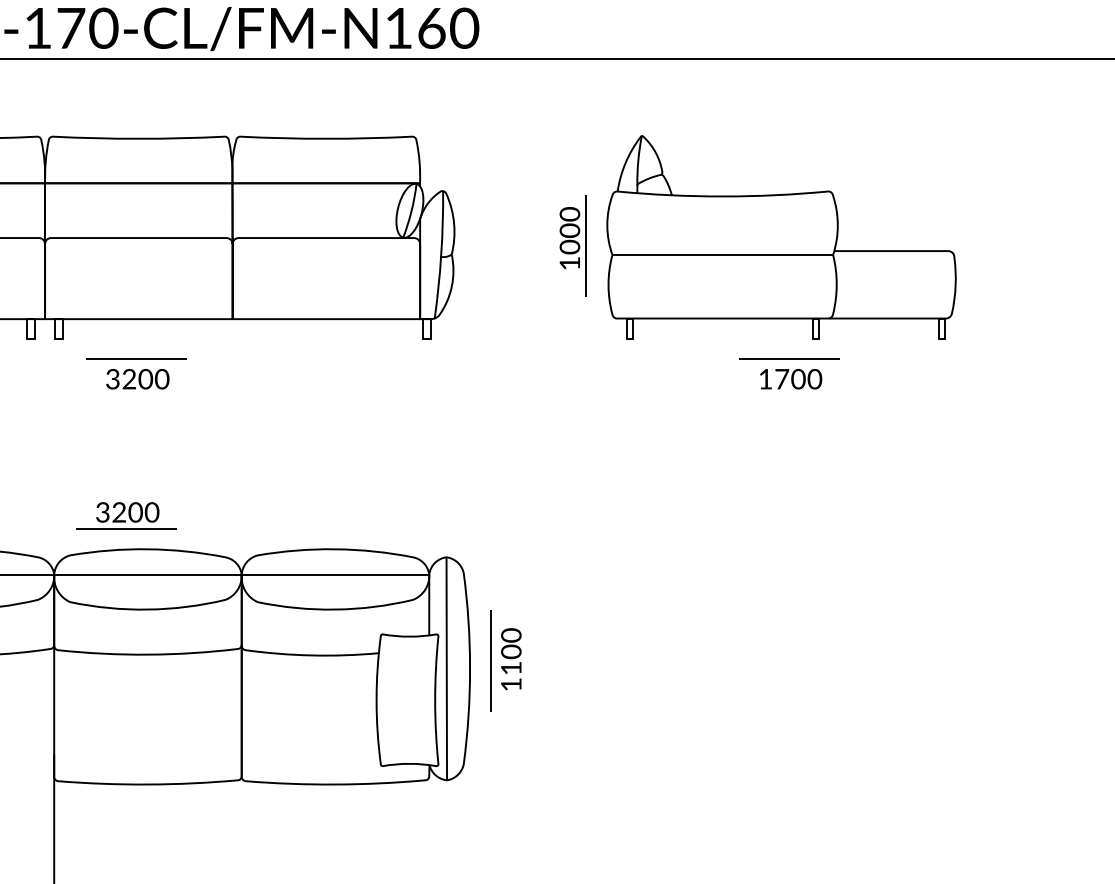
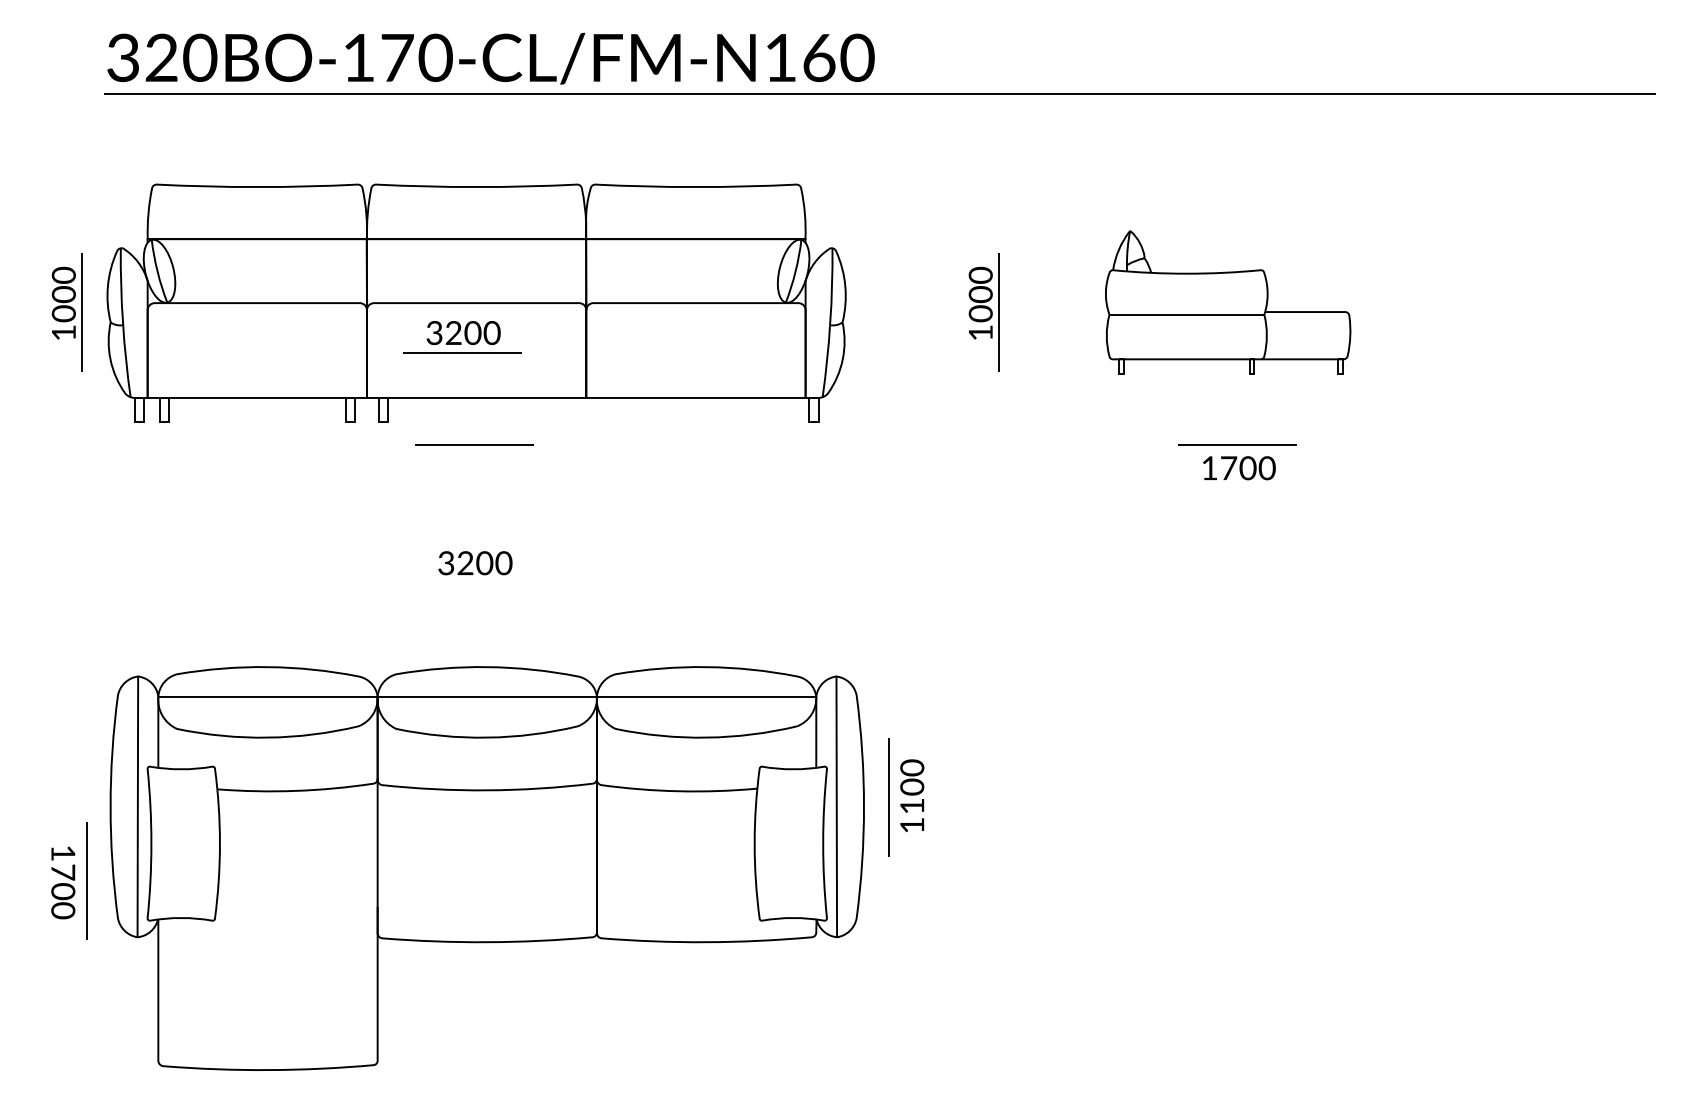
part: (780, 237) -> (1227, 302), size x0.6
text: (137, 379) -> (475, 563), moved
part: (126, 516) -> (462, 337), moved

